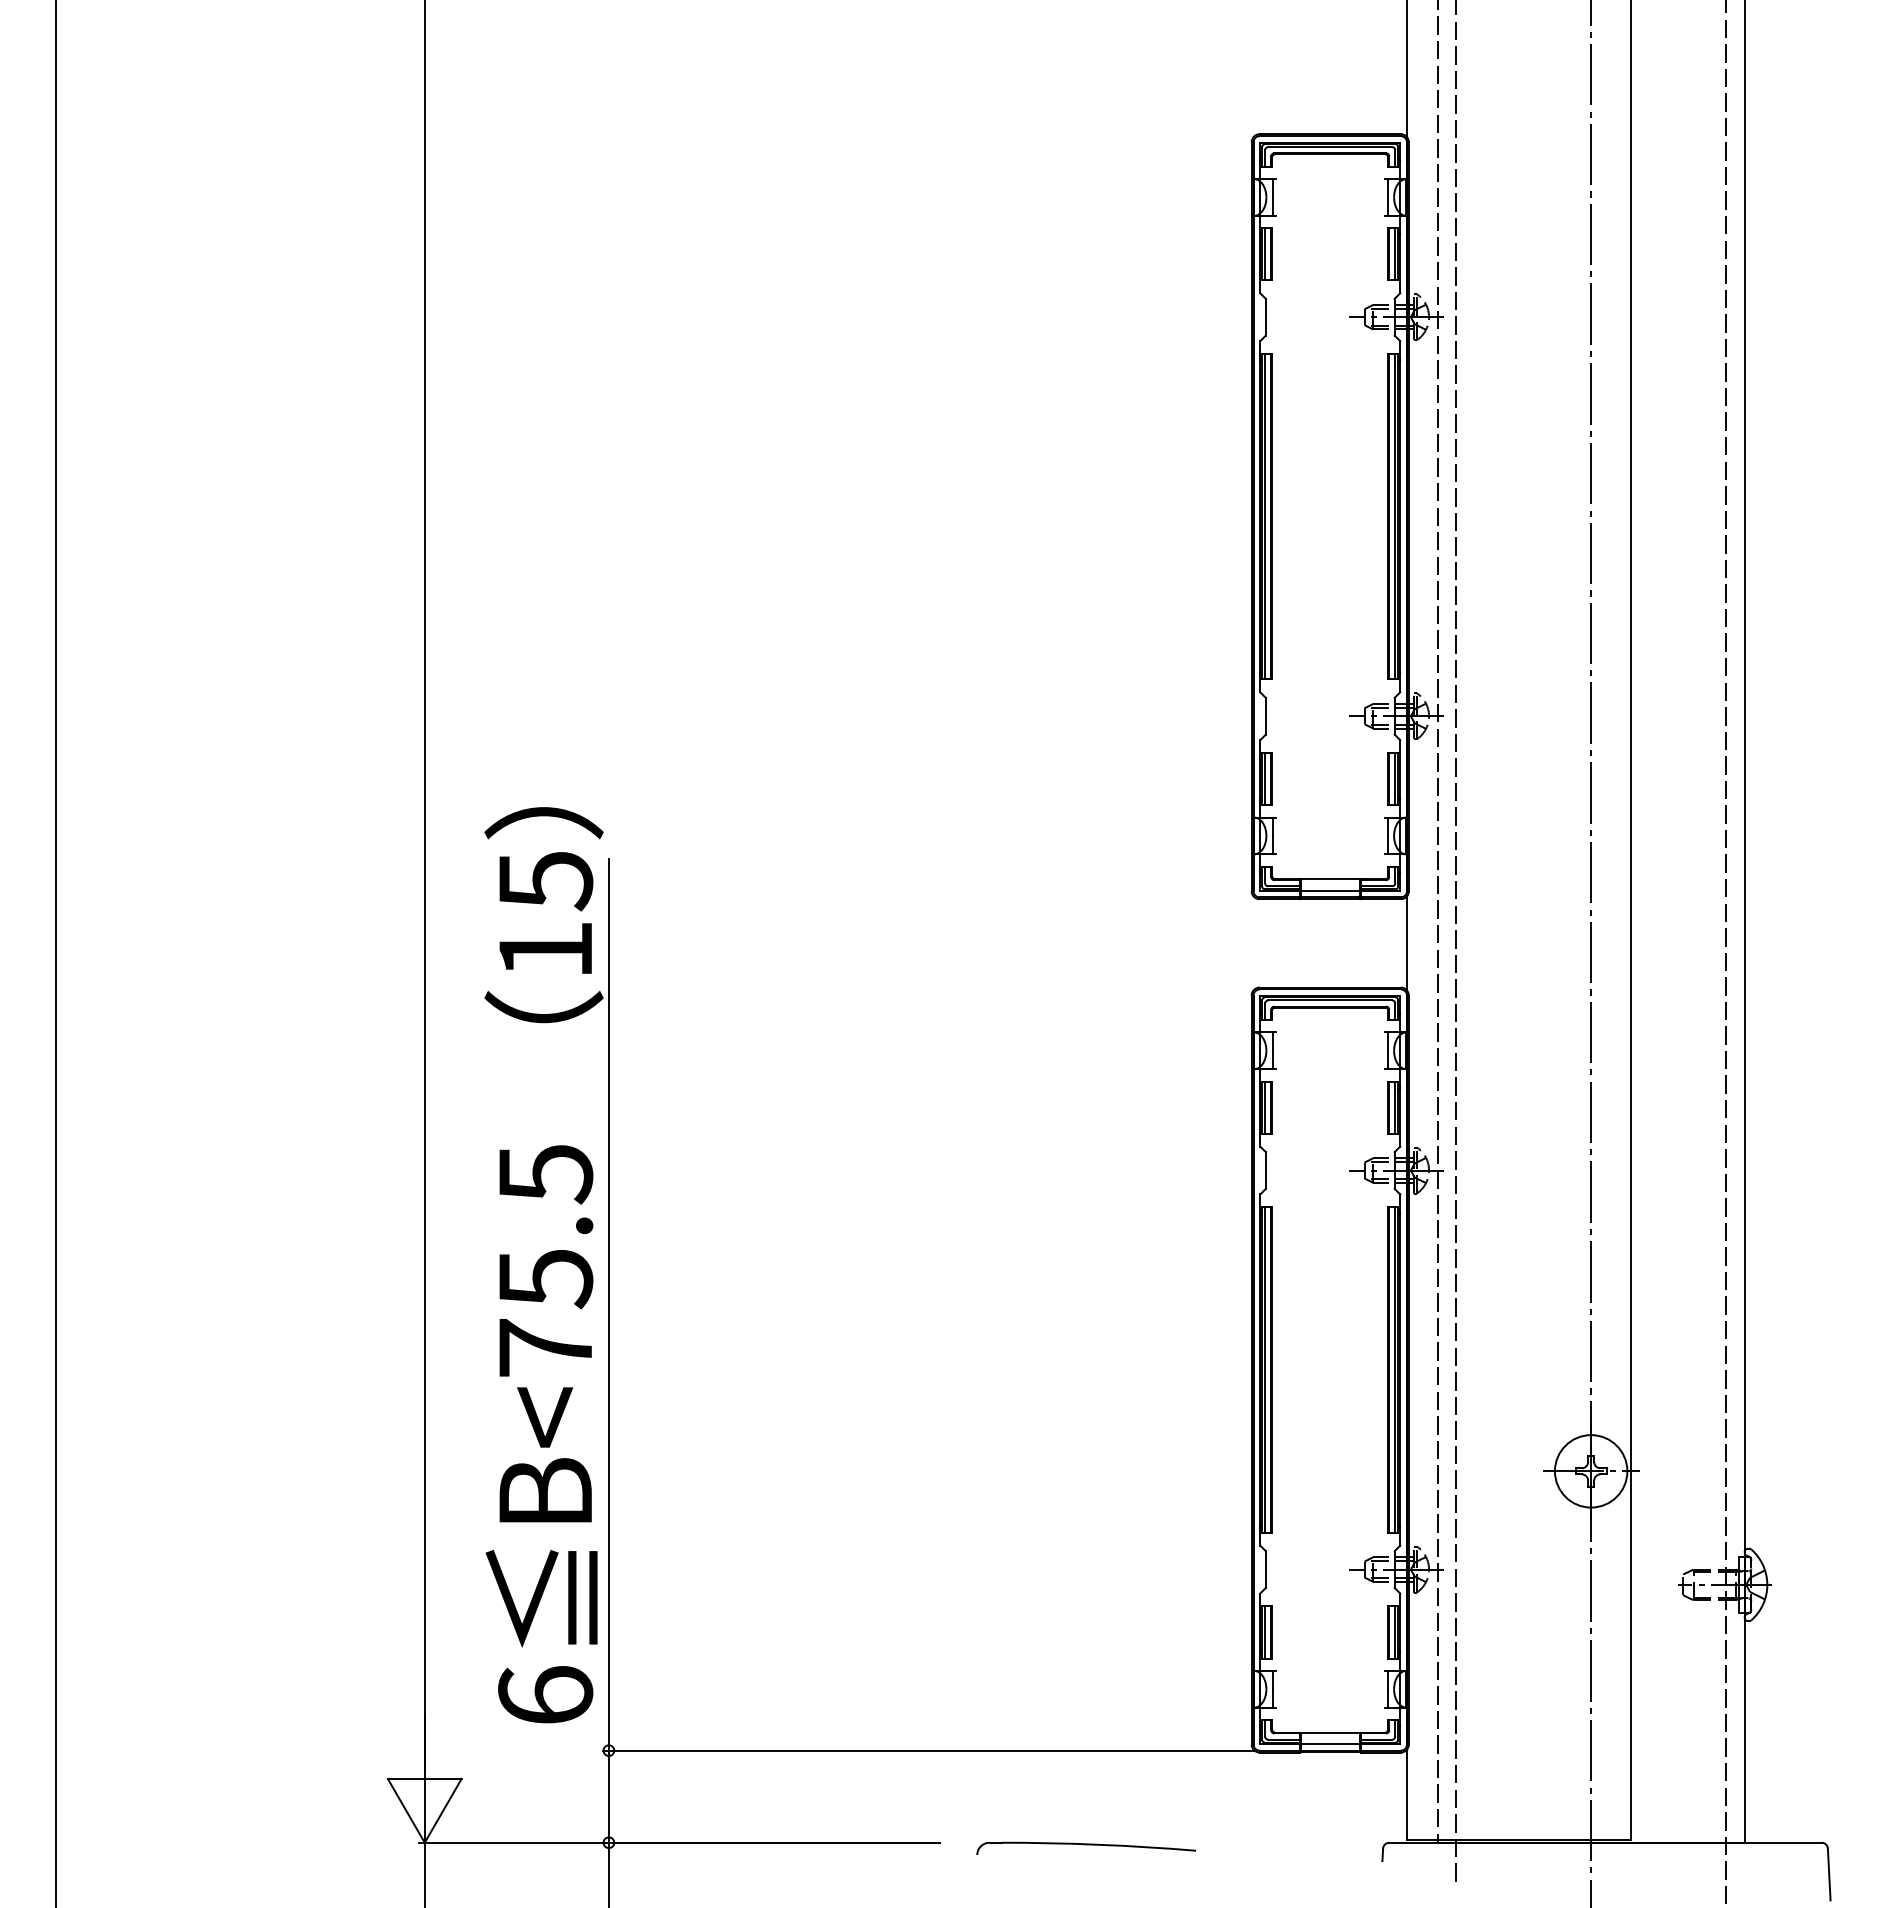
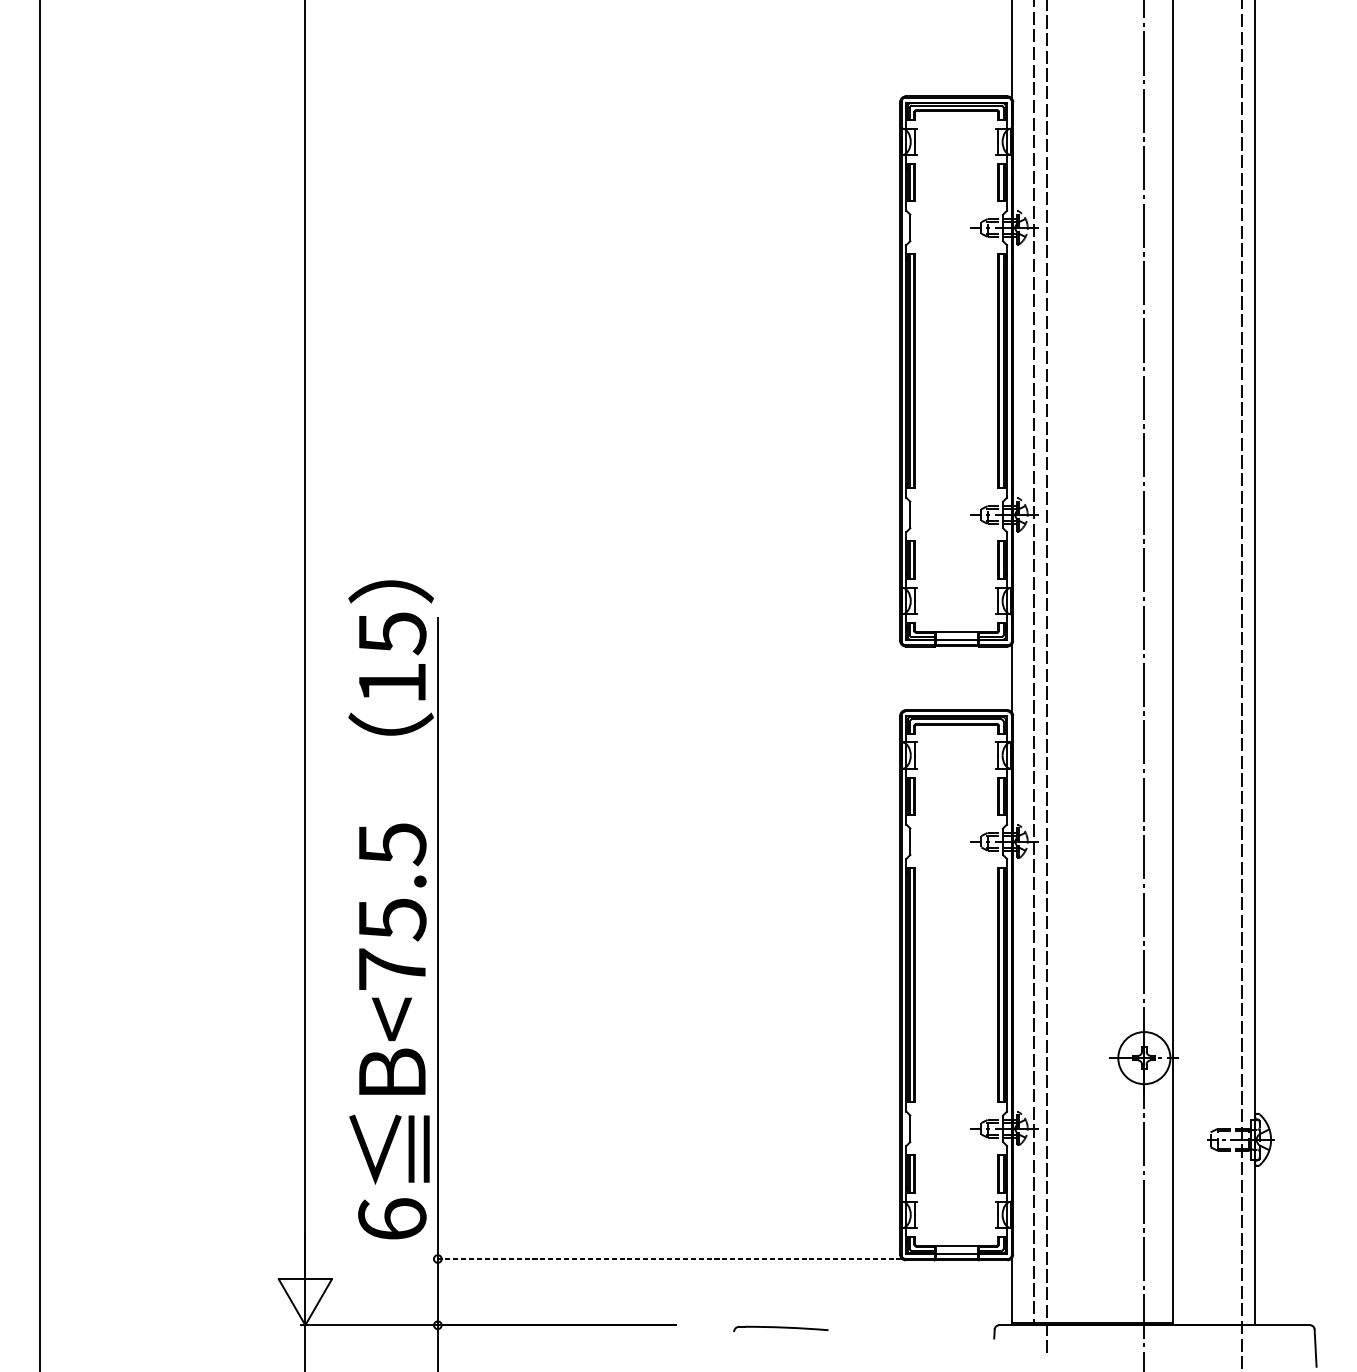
line: (927, 1750) -> (666, 1258), solid -> dashed
part: (1085, 1847) -> (780, 1328), size x0.6

